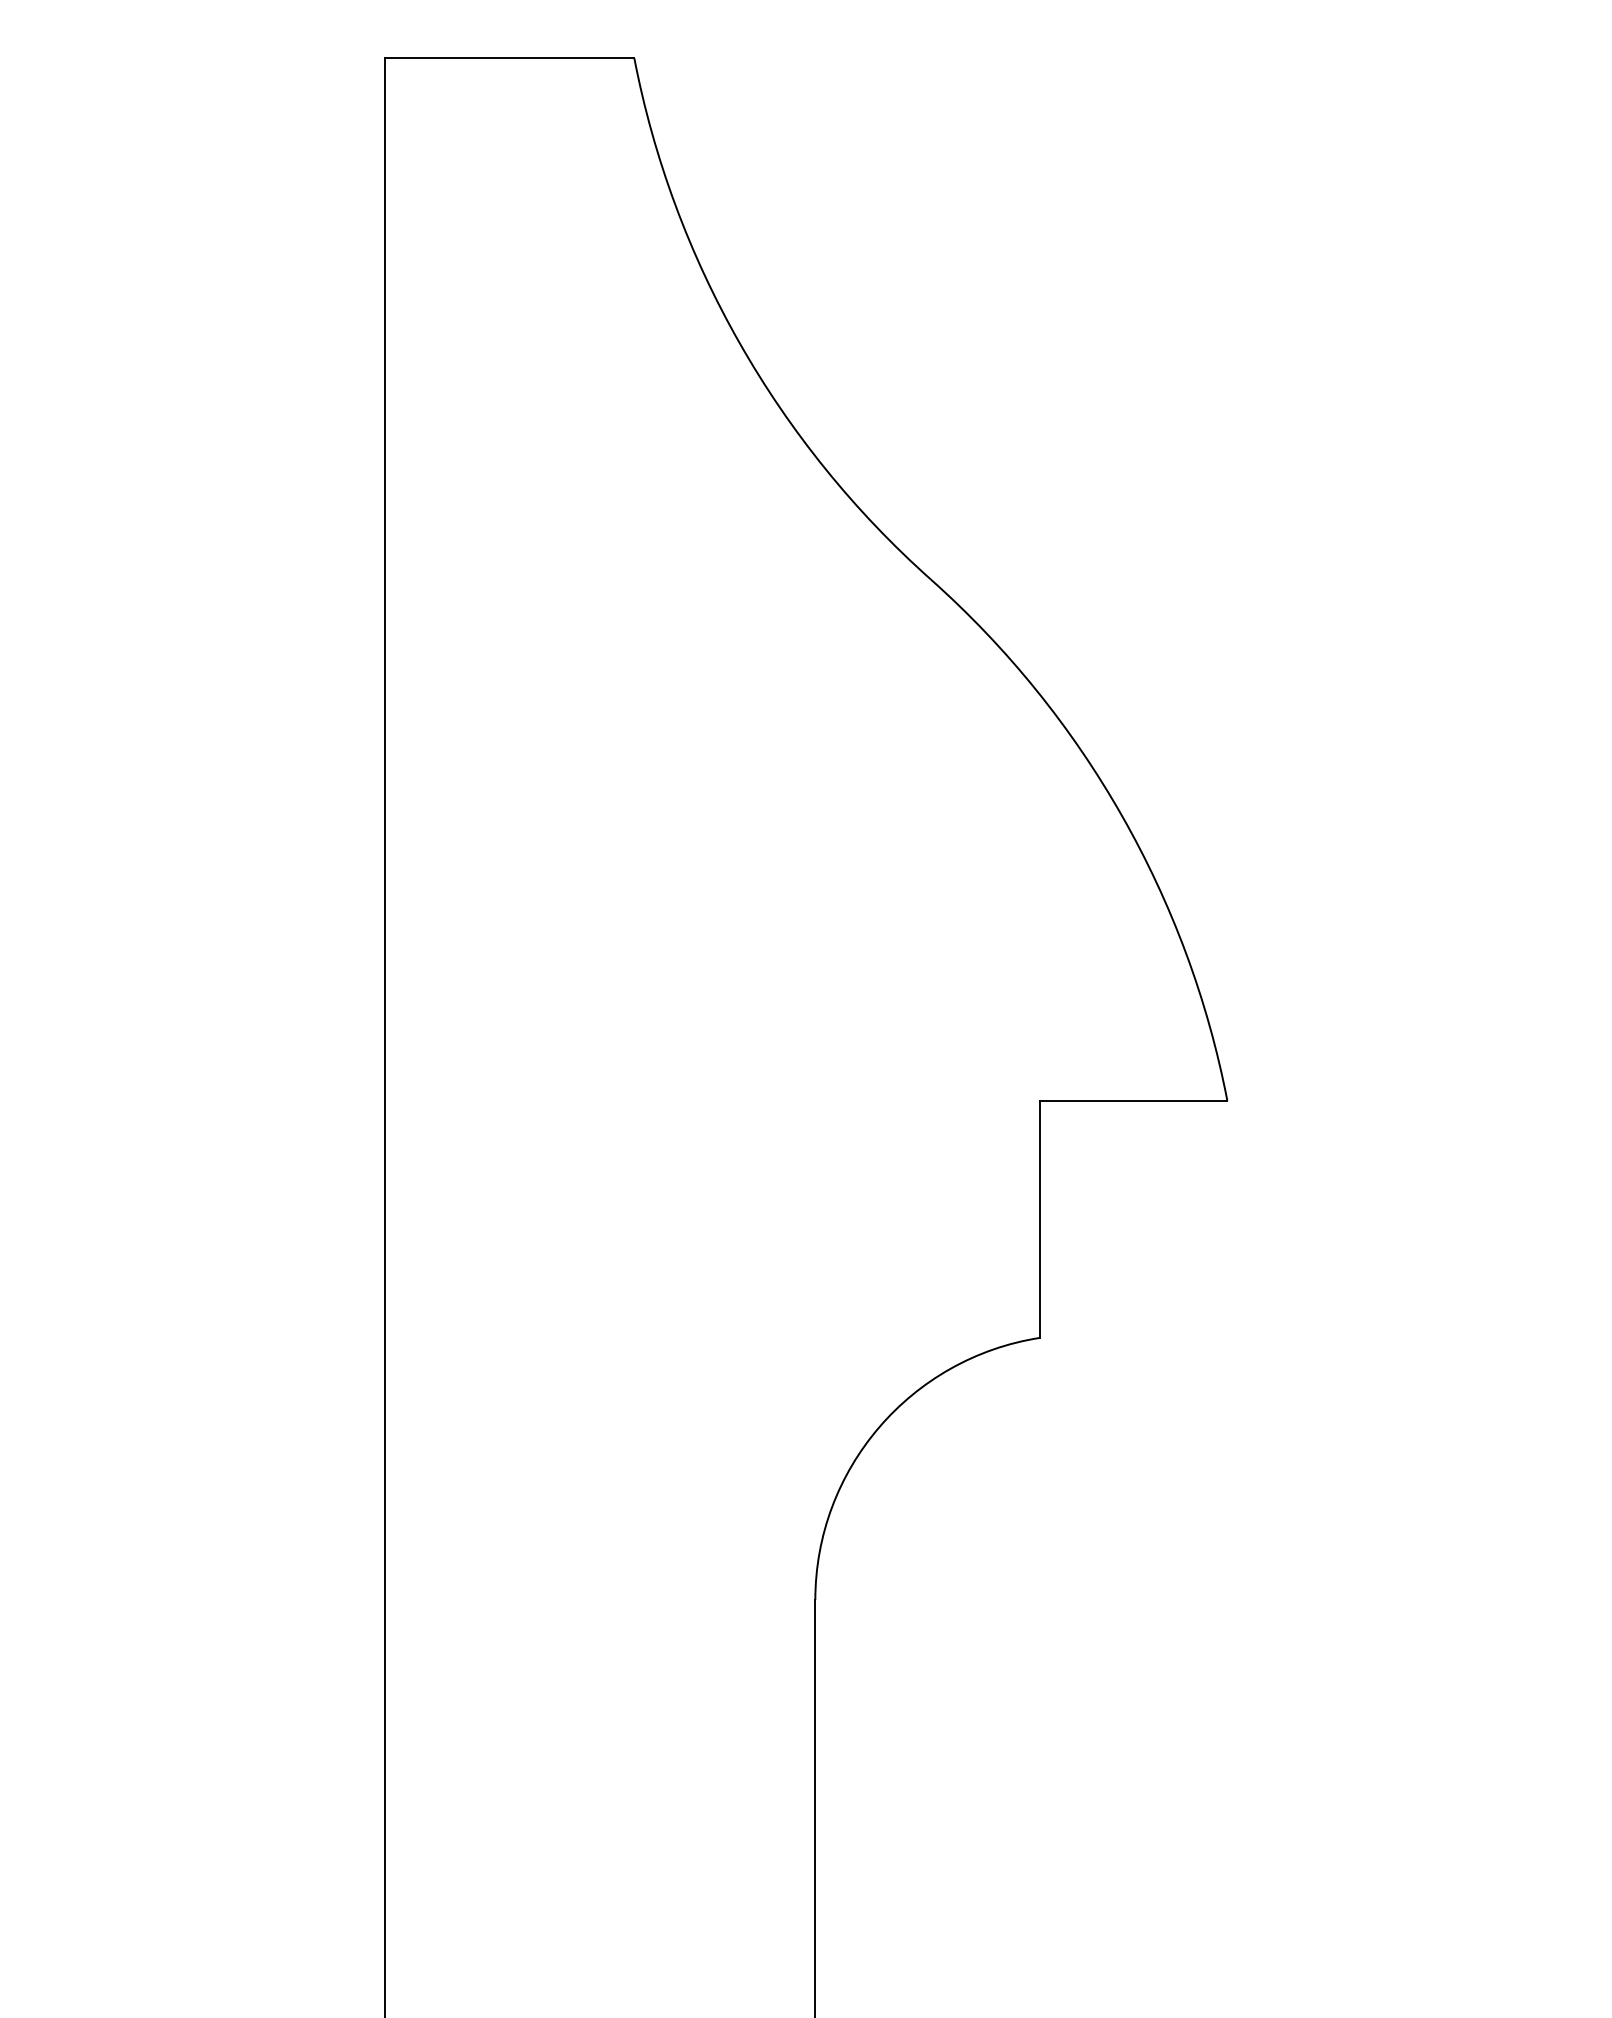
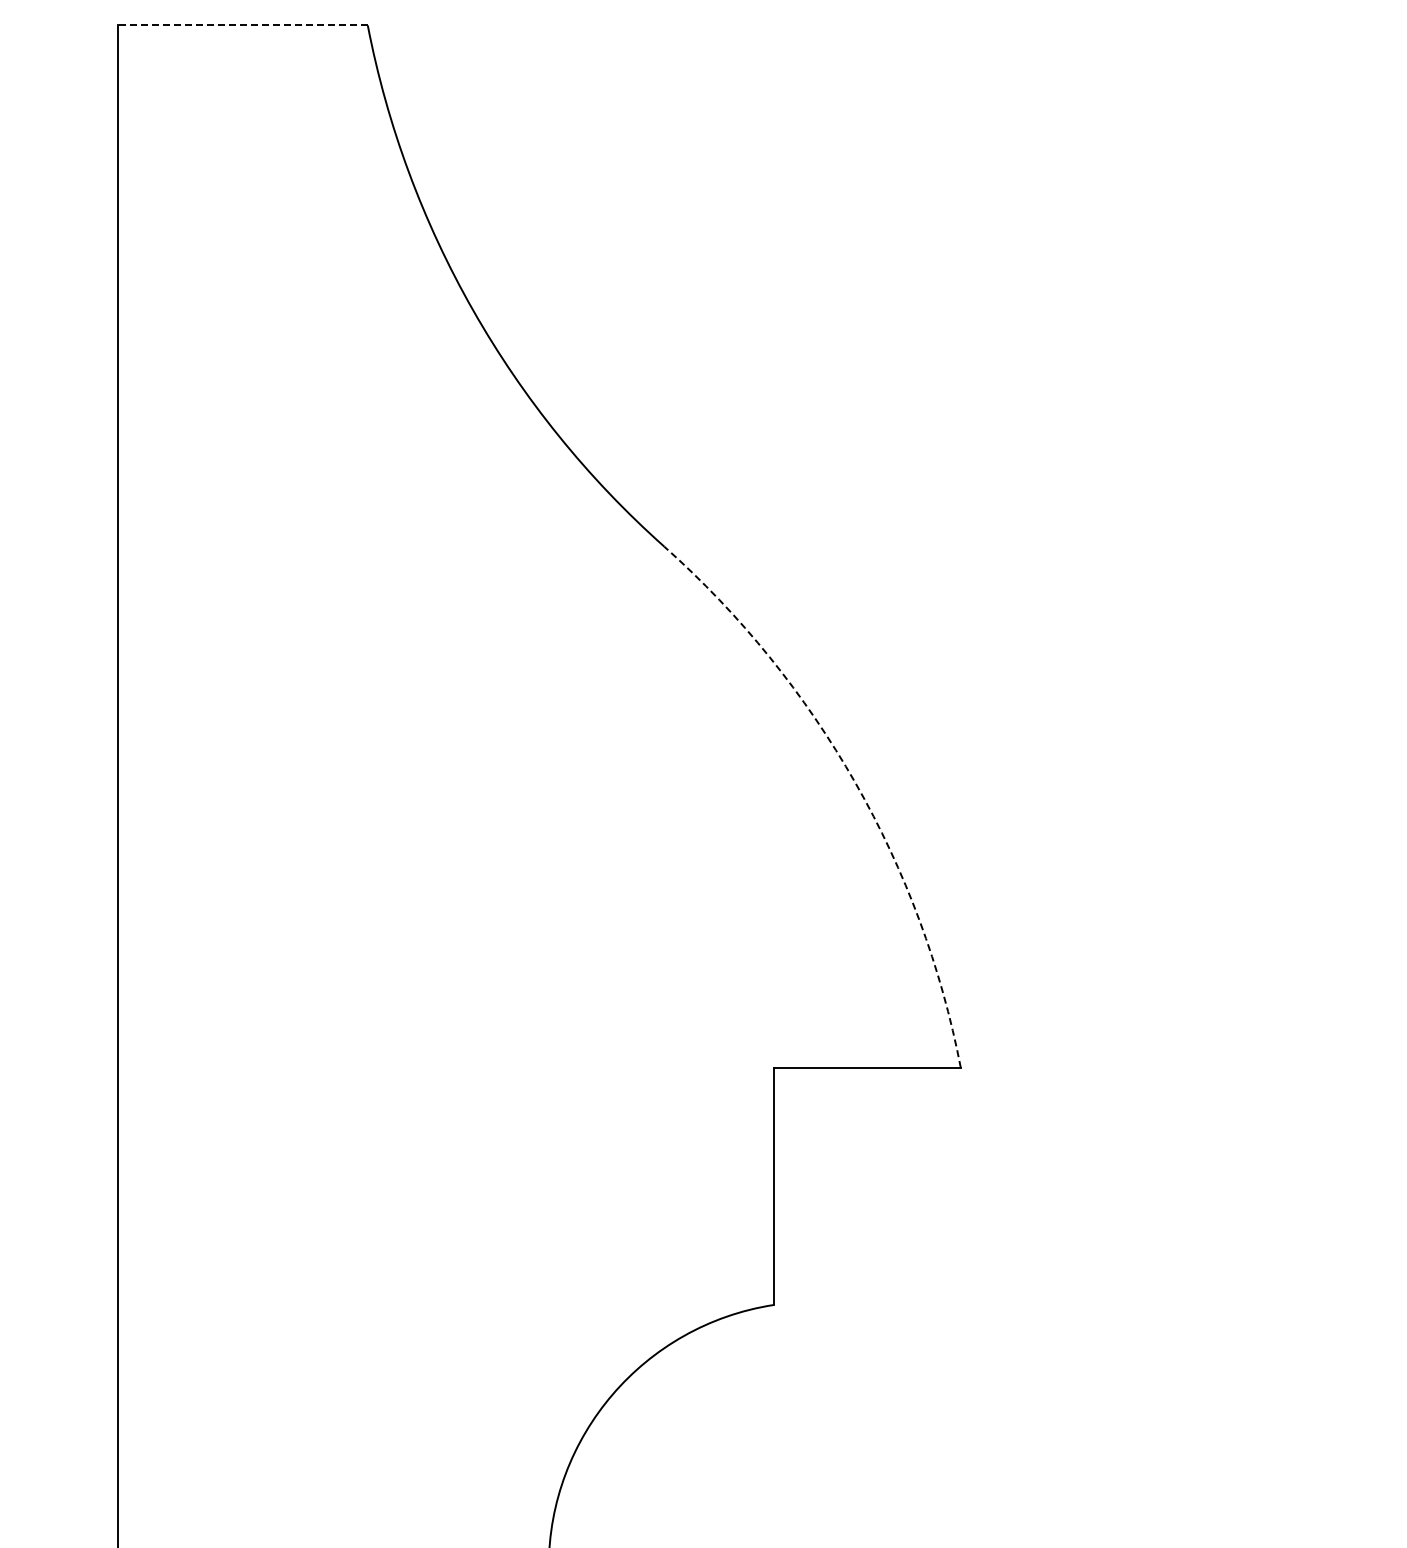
line: (509, 58) -> (242, 25), solid -> dashed
arc: (1121, 815) -> (854, 782), solid -> dashed

